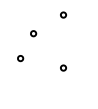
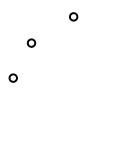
circle: (63, 67) -> (73, 90), removed

